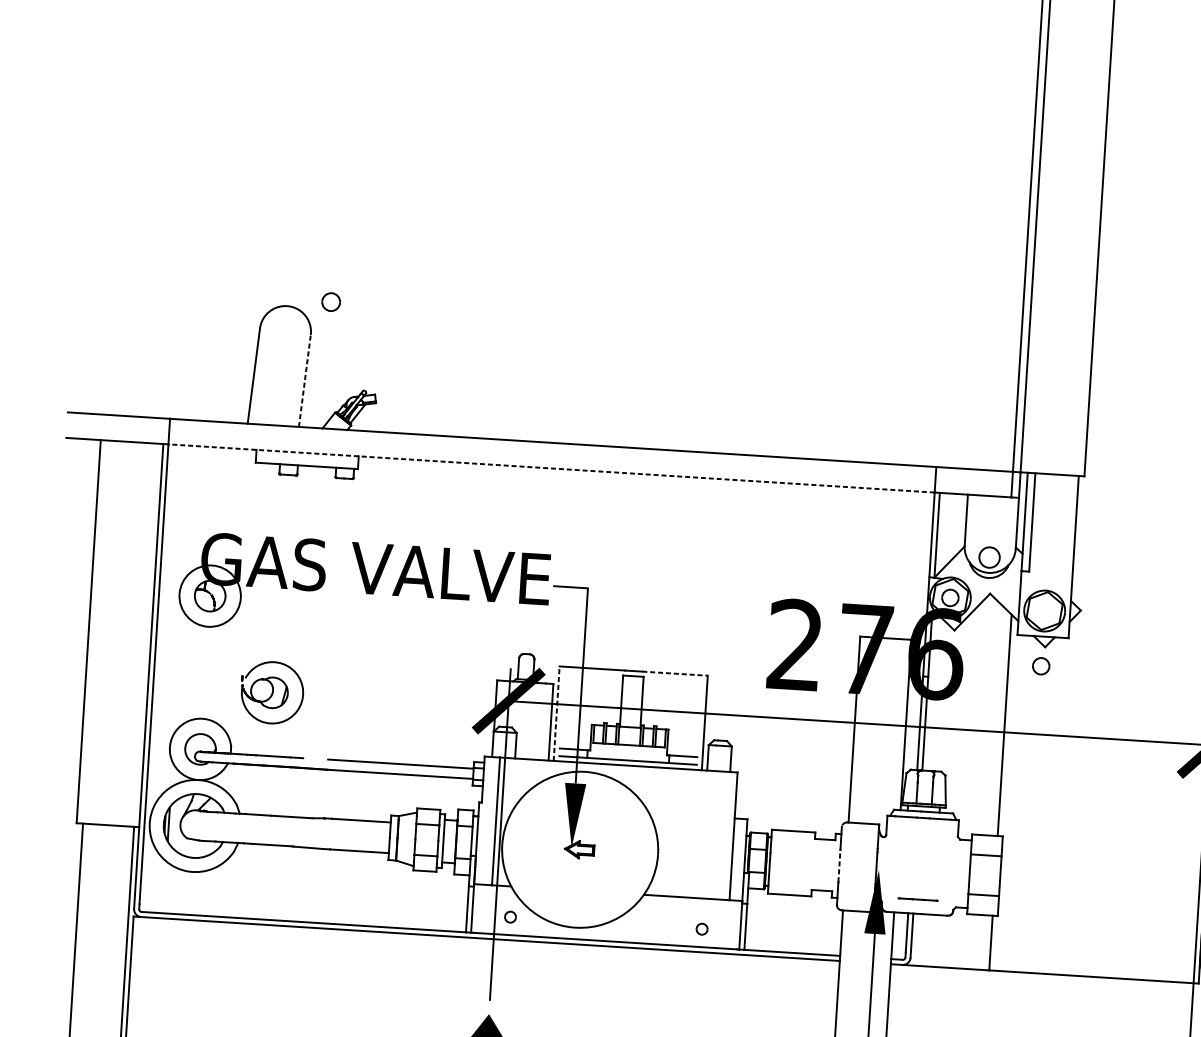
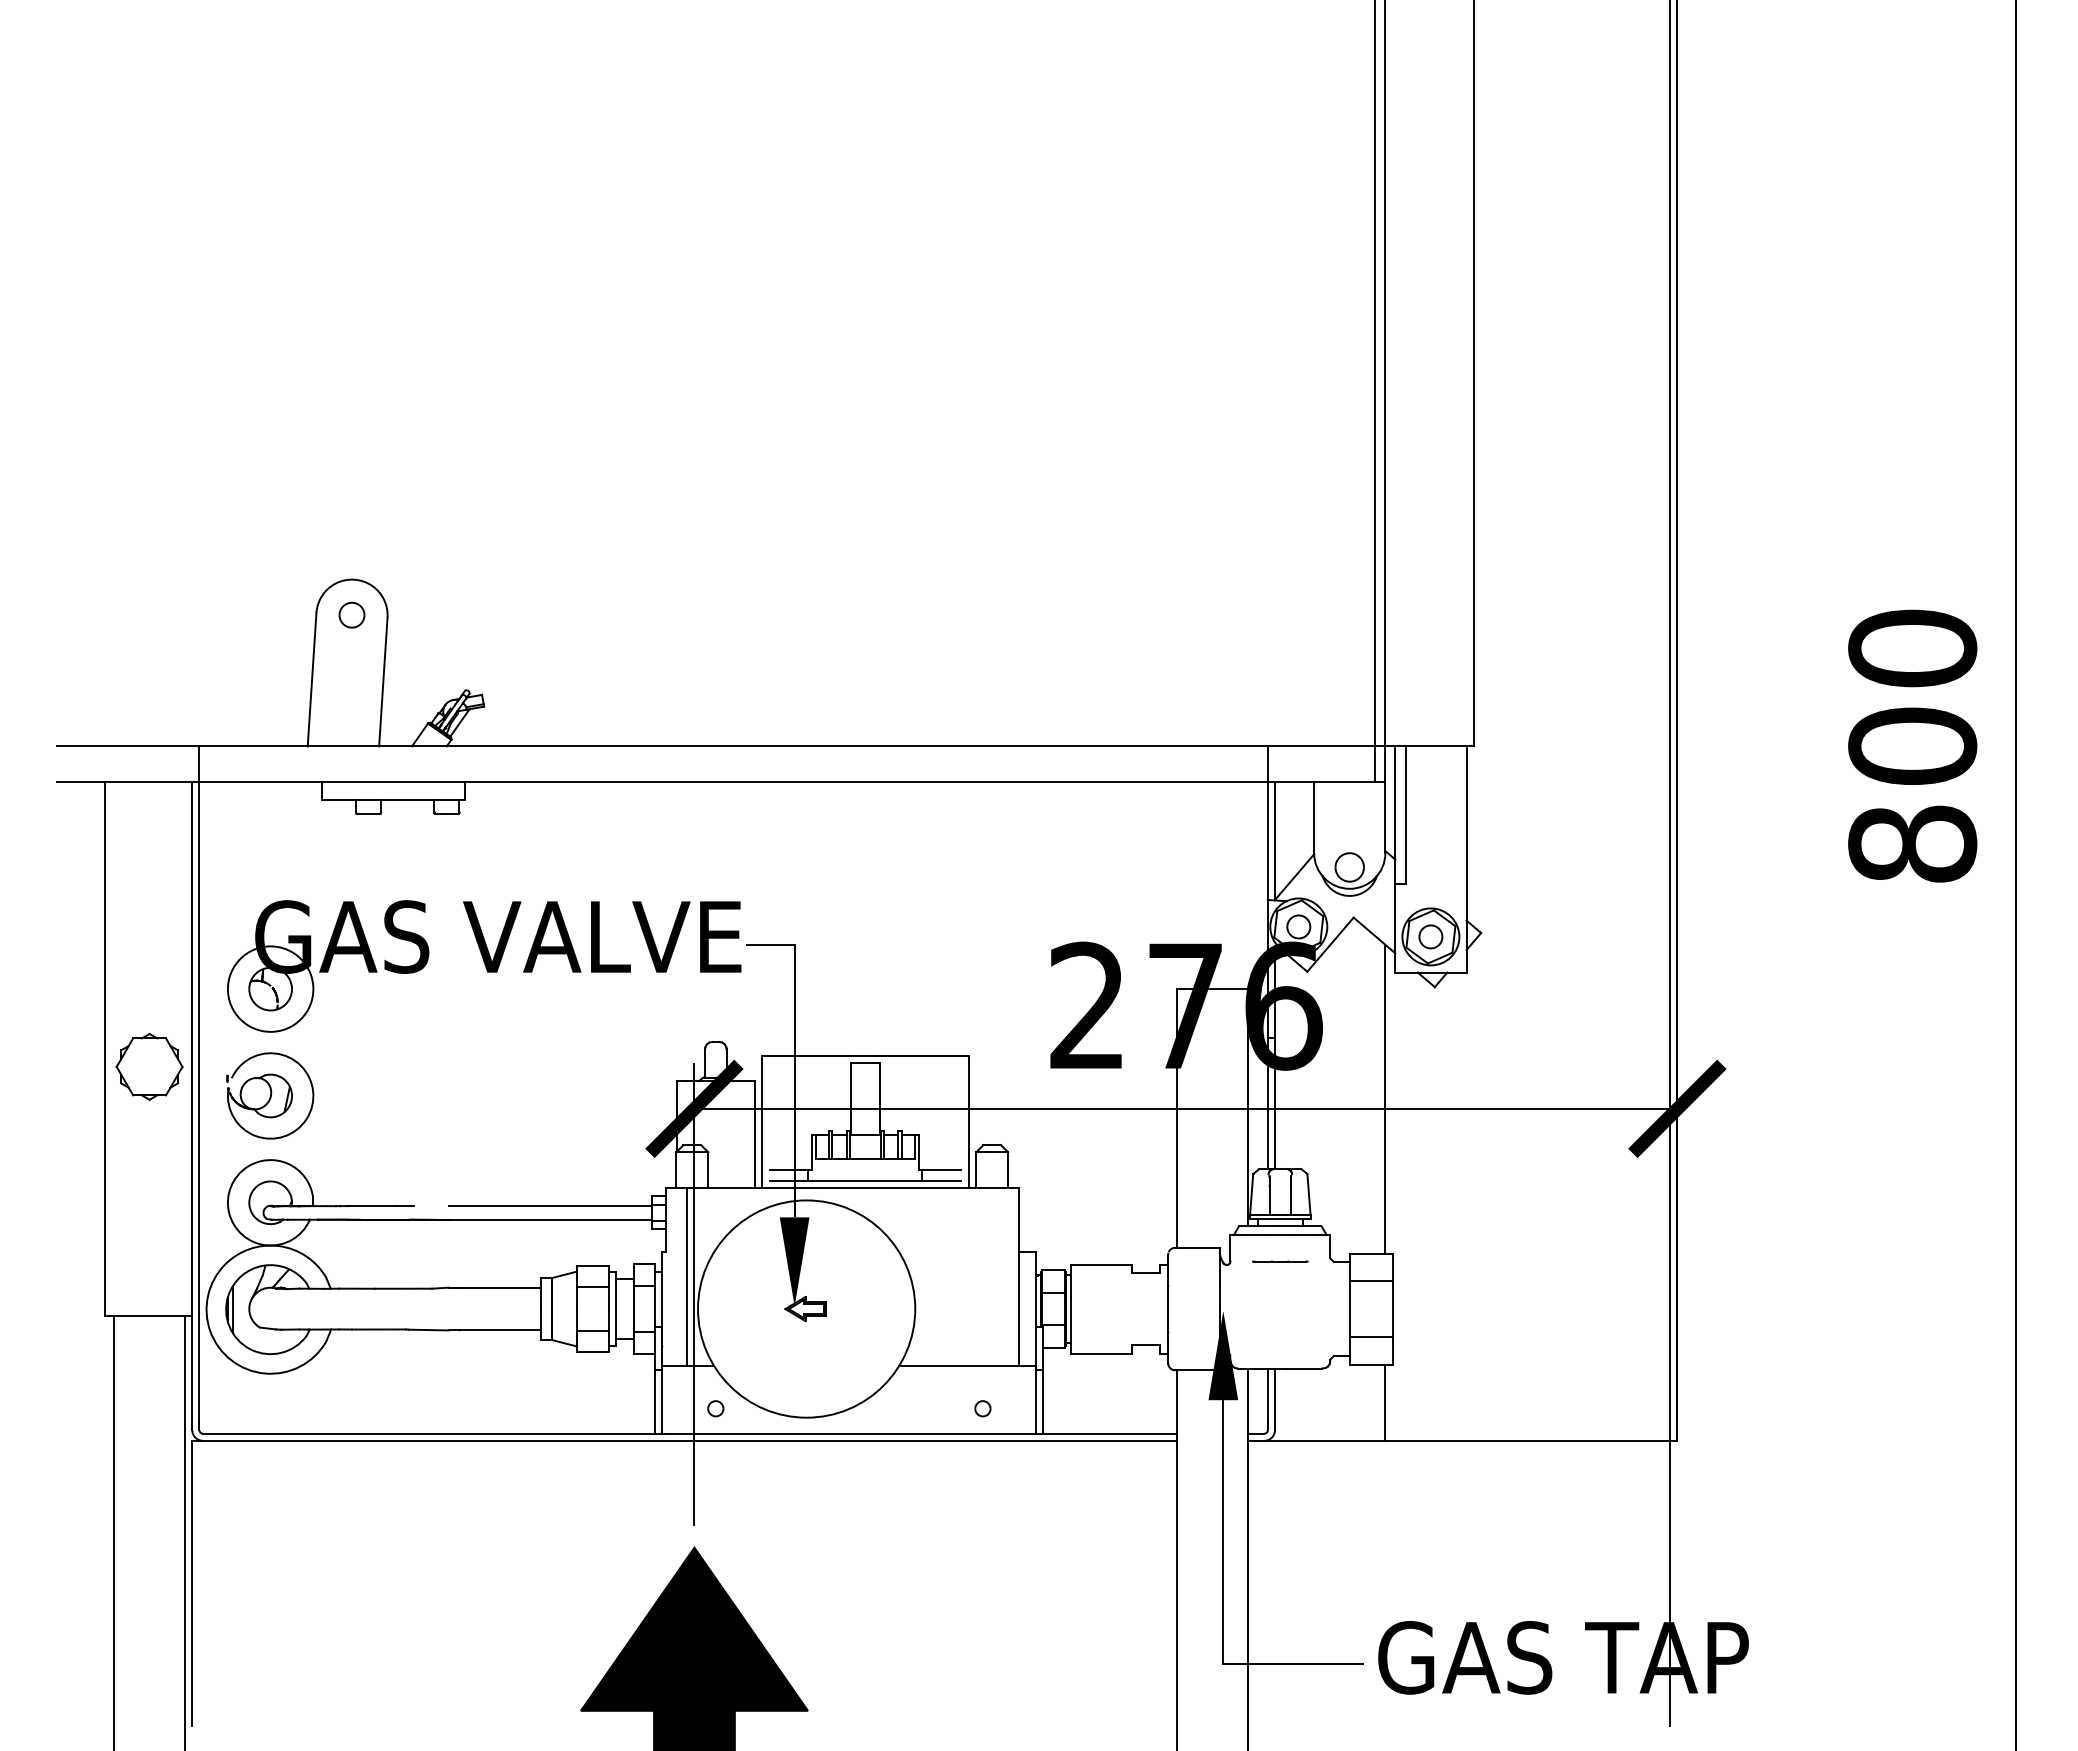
part: (330, 301) -> (351, 614), moved
line: (305, 380) -> (383, 681), dashed -> solid
line: (551, 468) -> (733, 781), dashed -> solid
part: (119, 646) -> (149, 1066), added
part: (1040, 665) -> (1430, 936), moved
line: (675, 673) -> (923, 1056), dashed -> solid
part: (272, 692) -> (270, 1095), moved
line: (556, 713) -> (762, 1122), dashed -> solid
line: (839, 865) -> (1168, 1308), dashed -> solid
line: (918, 899) -> (1280, 1261), moved

